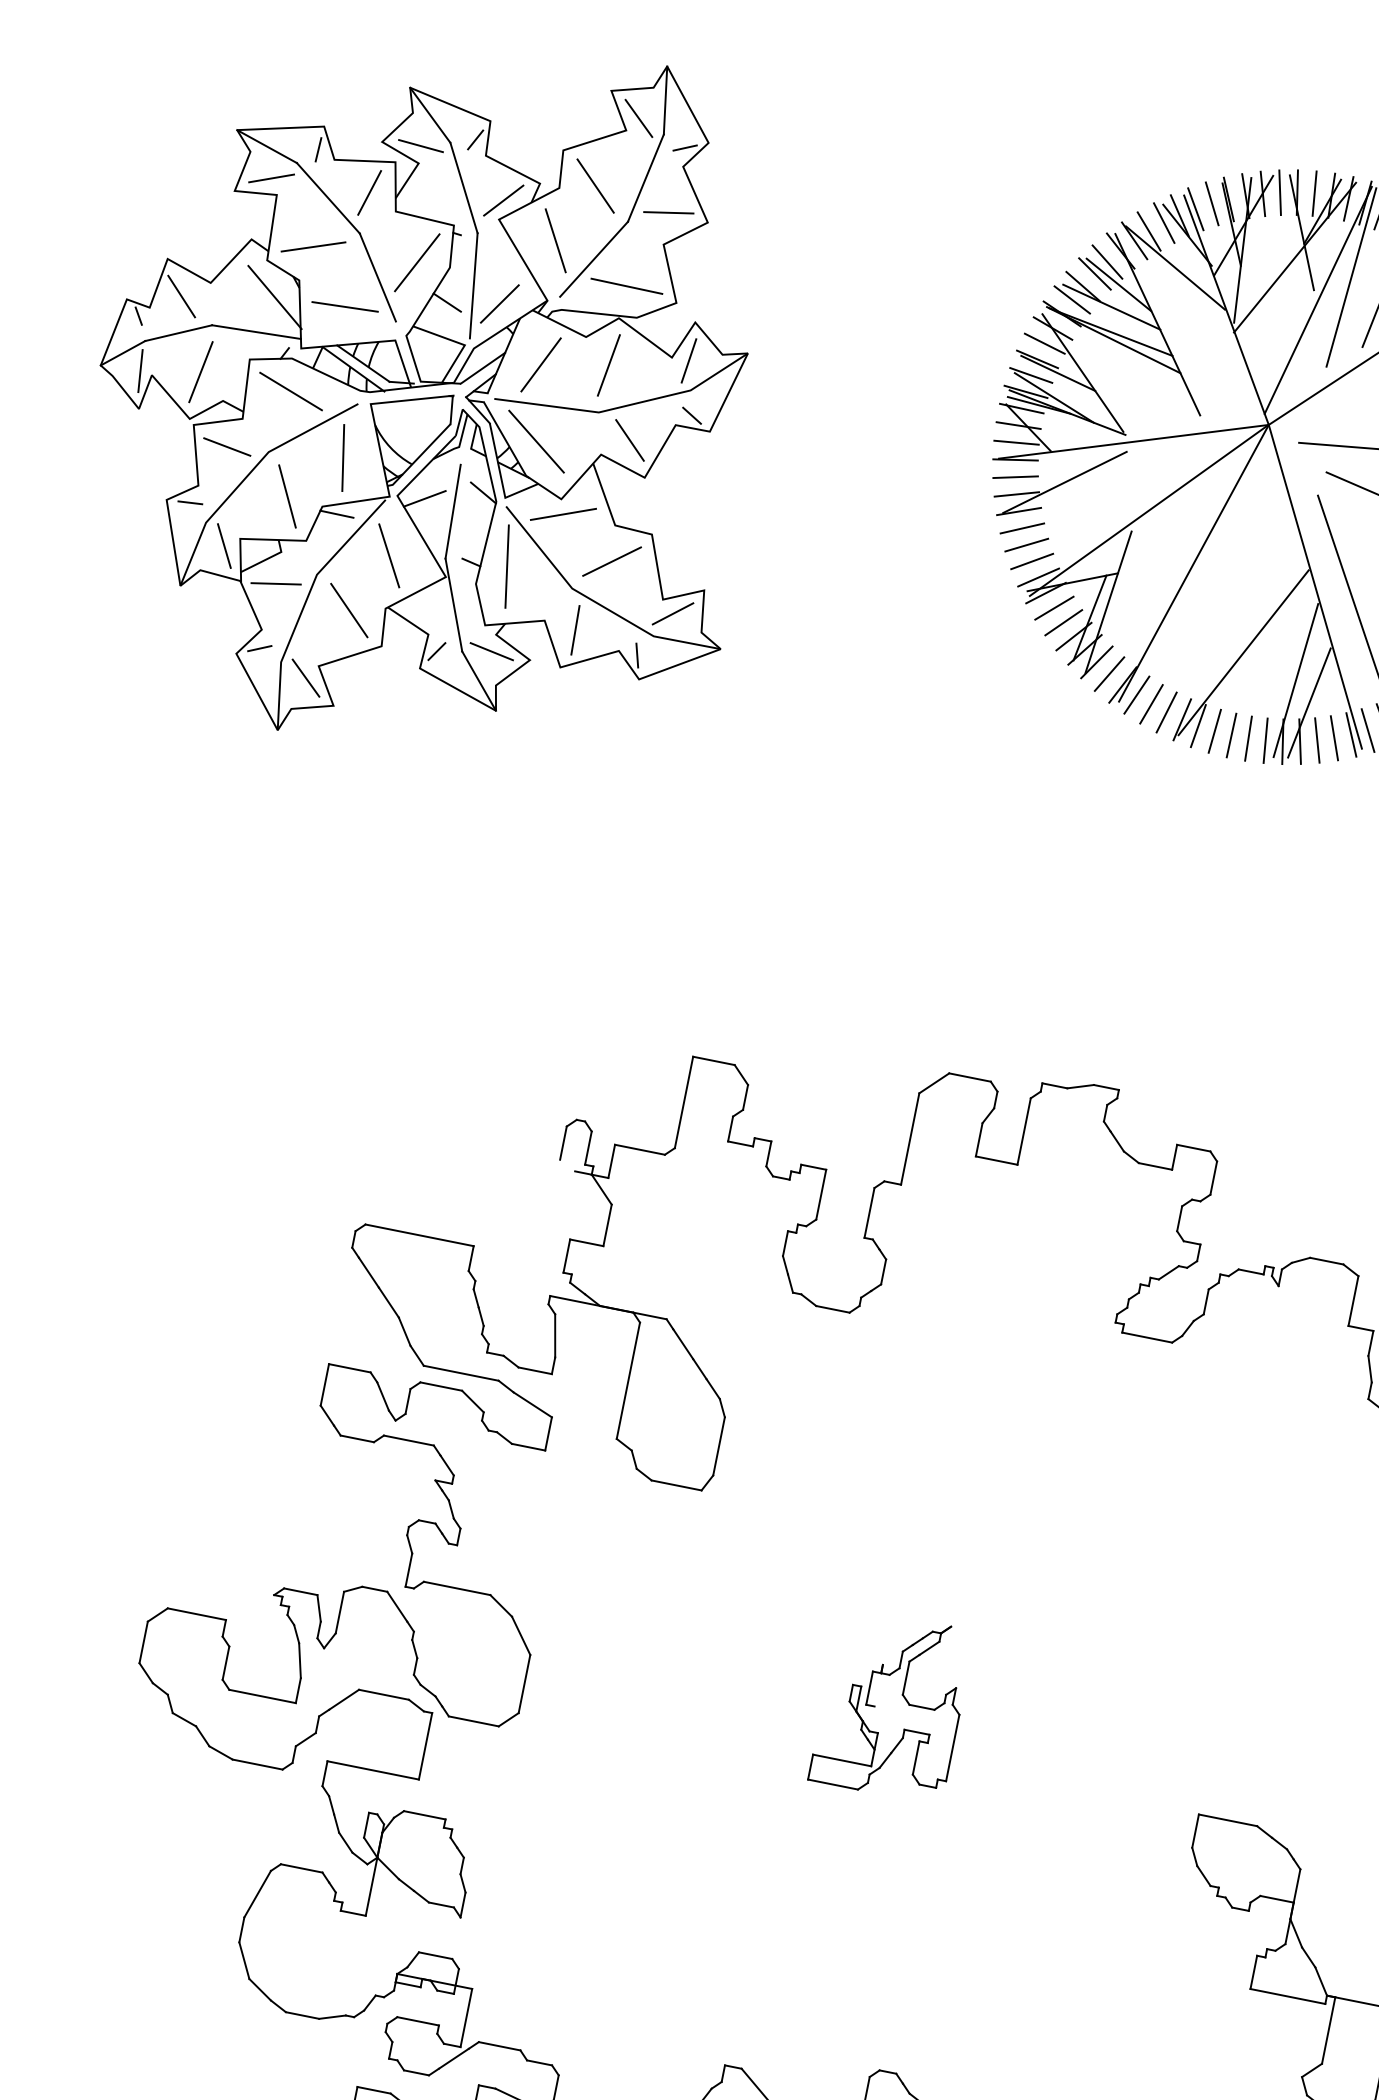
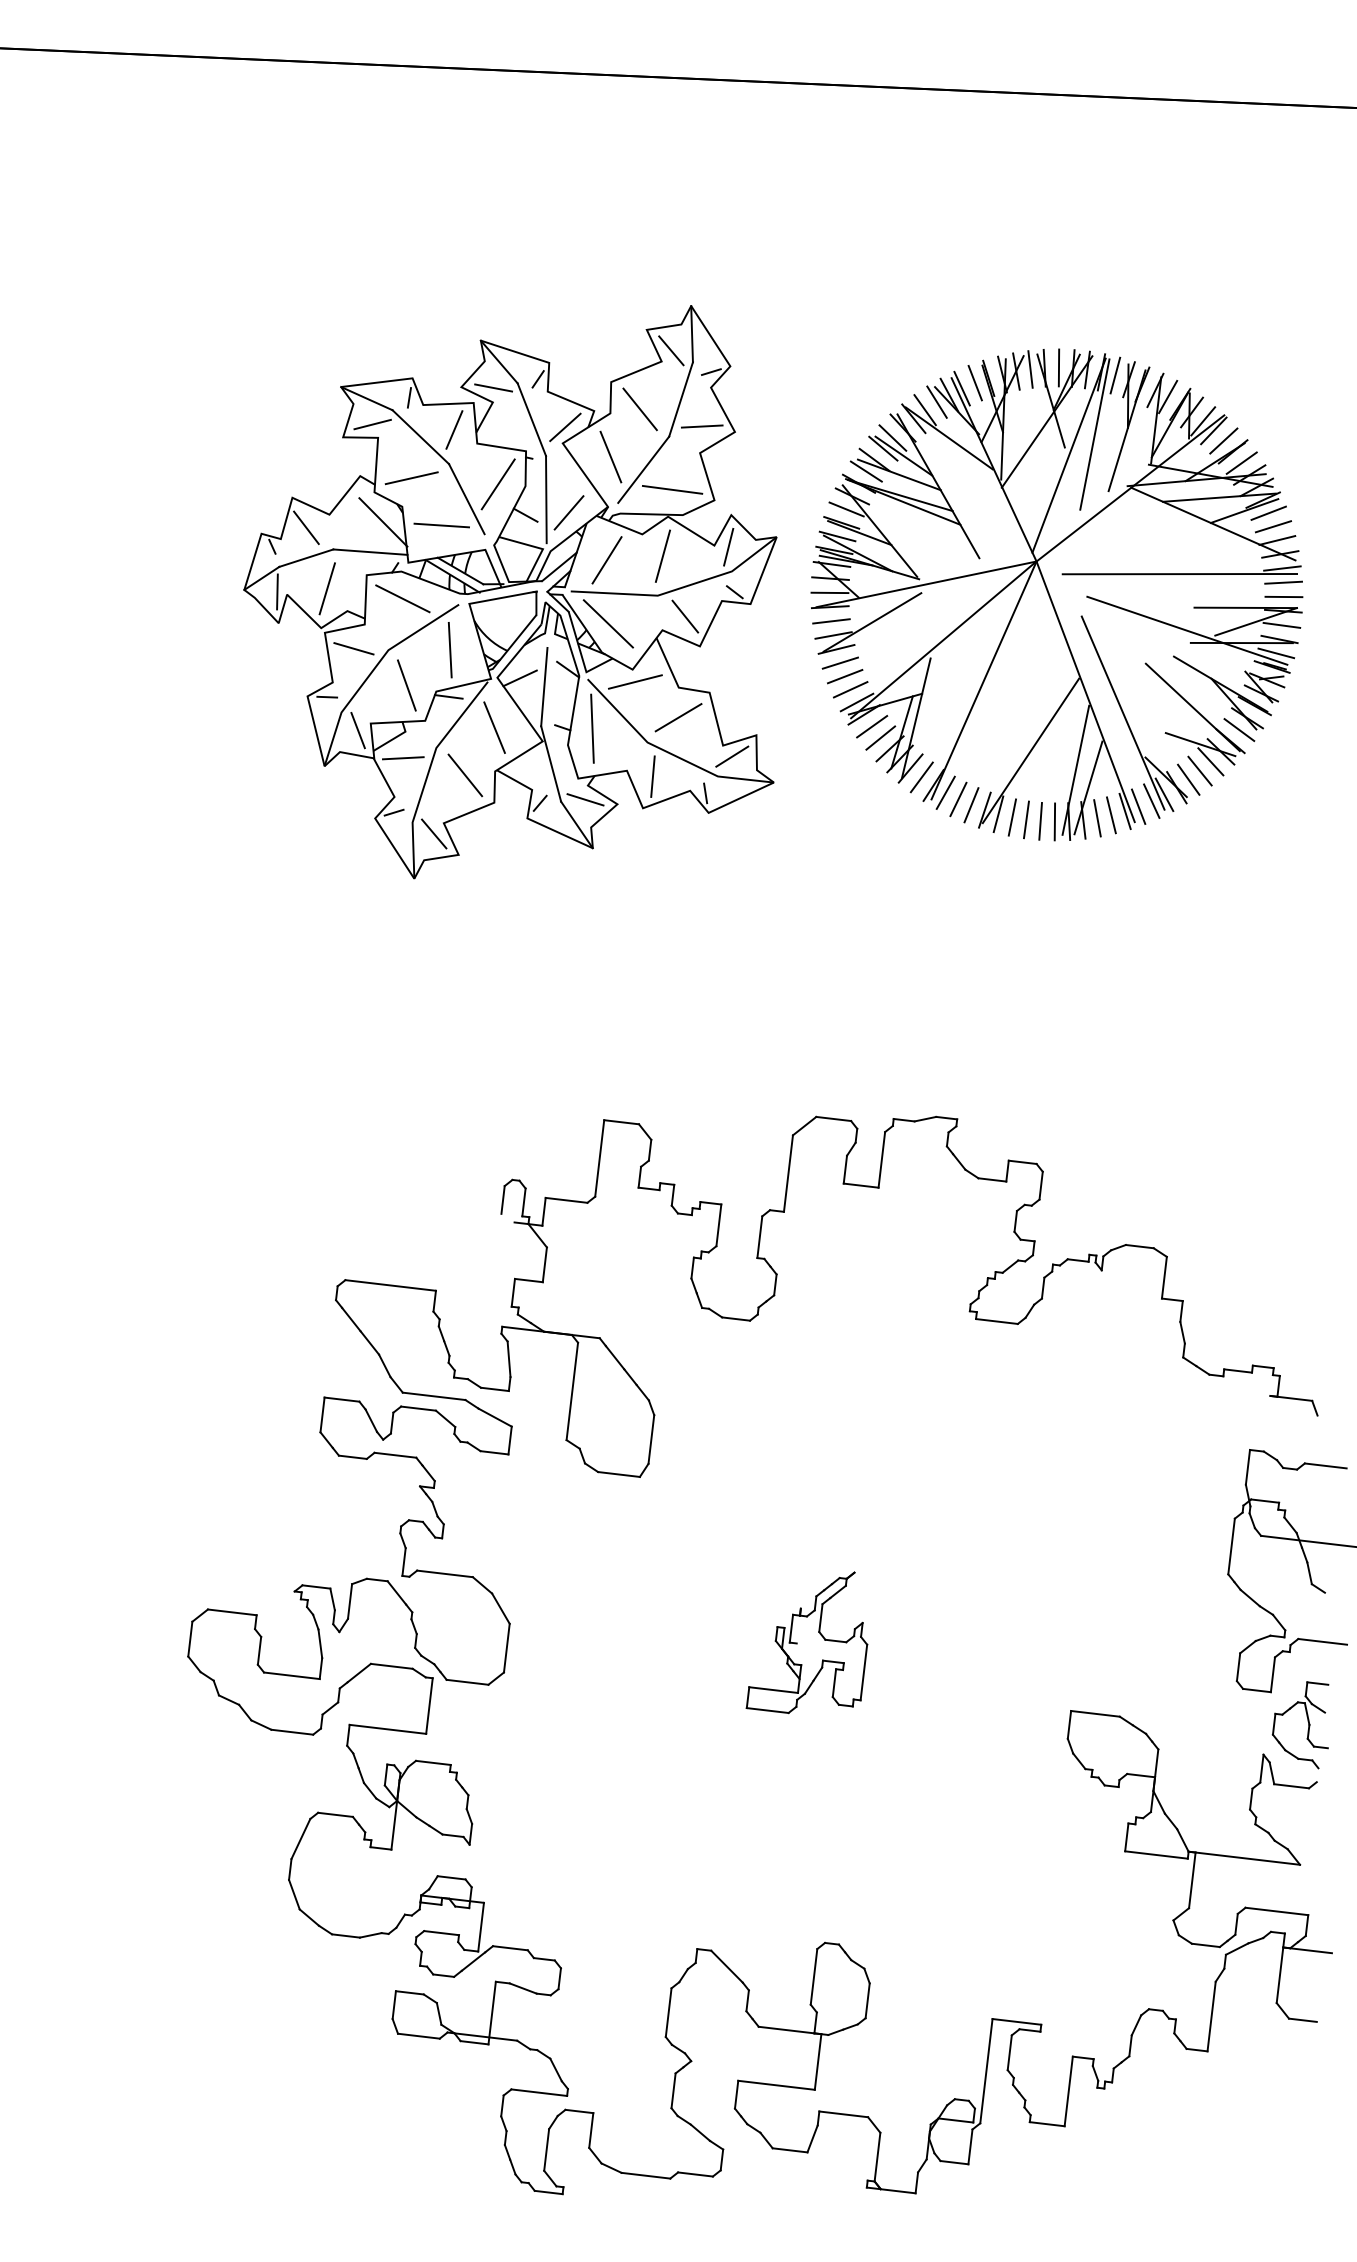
part: (421, 394) -> (510, 592), moved

